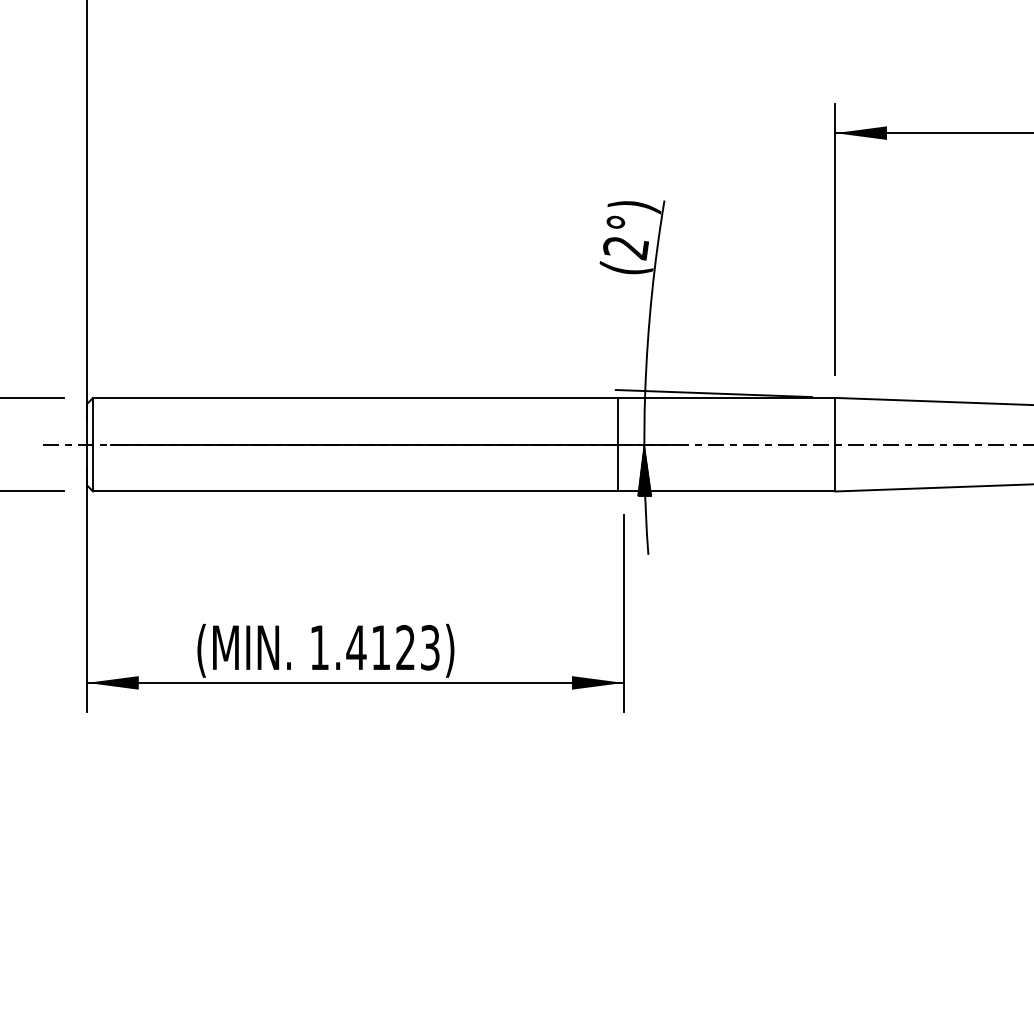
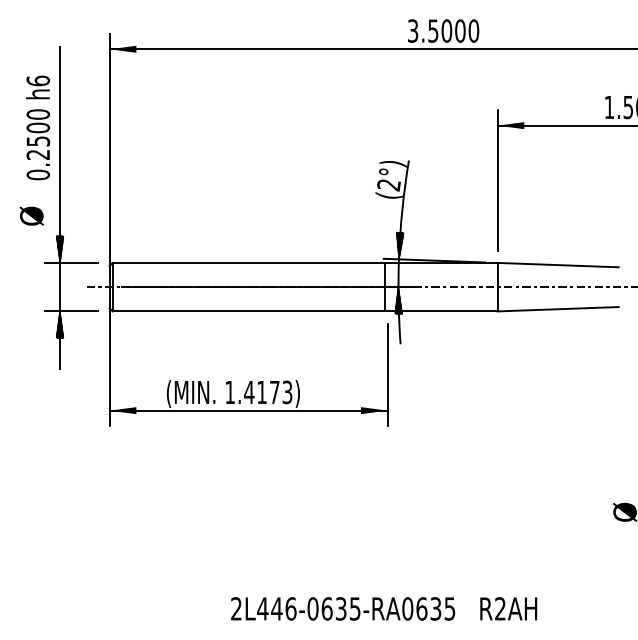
hatch: (646, 364) -> (399, 245), added
text: (405, 645) -> (274, 391), 1.4123) -> 1.4173)

